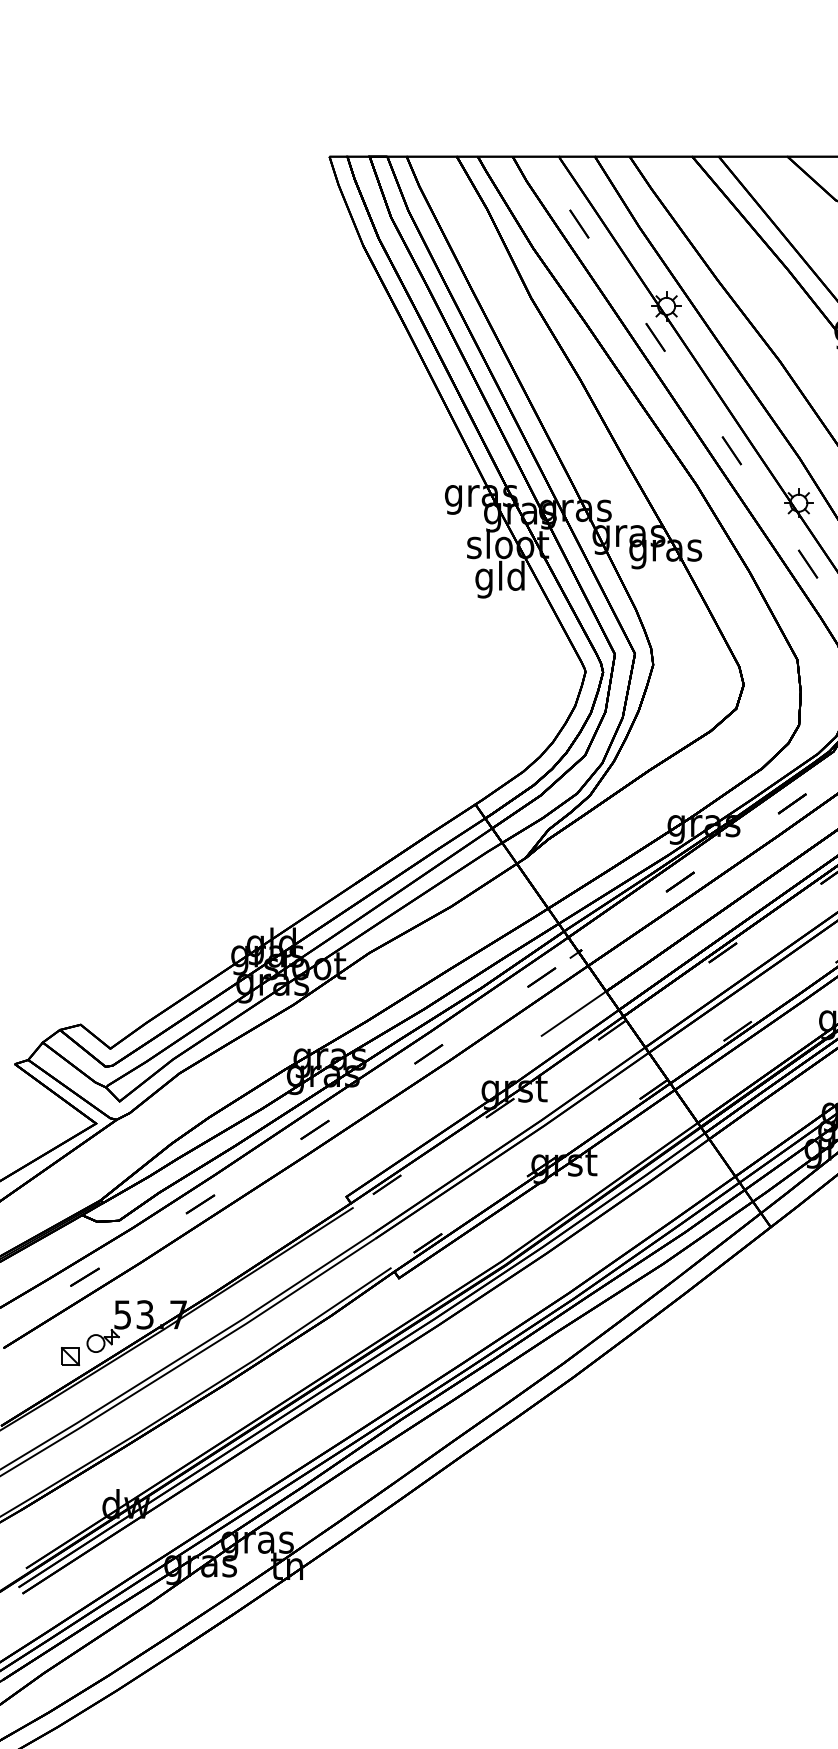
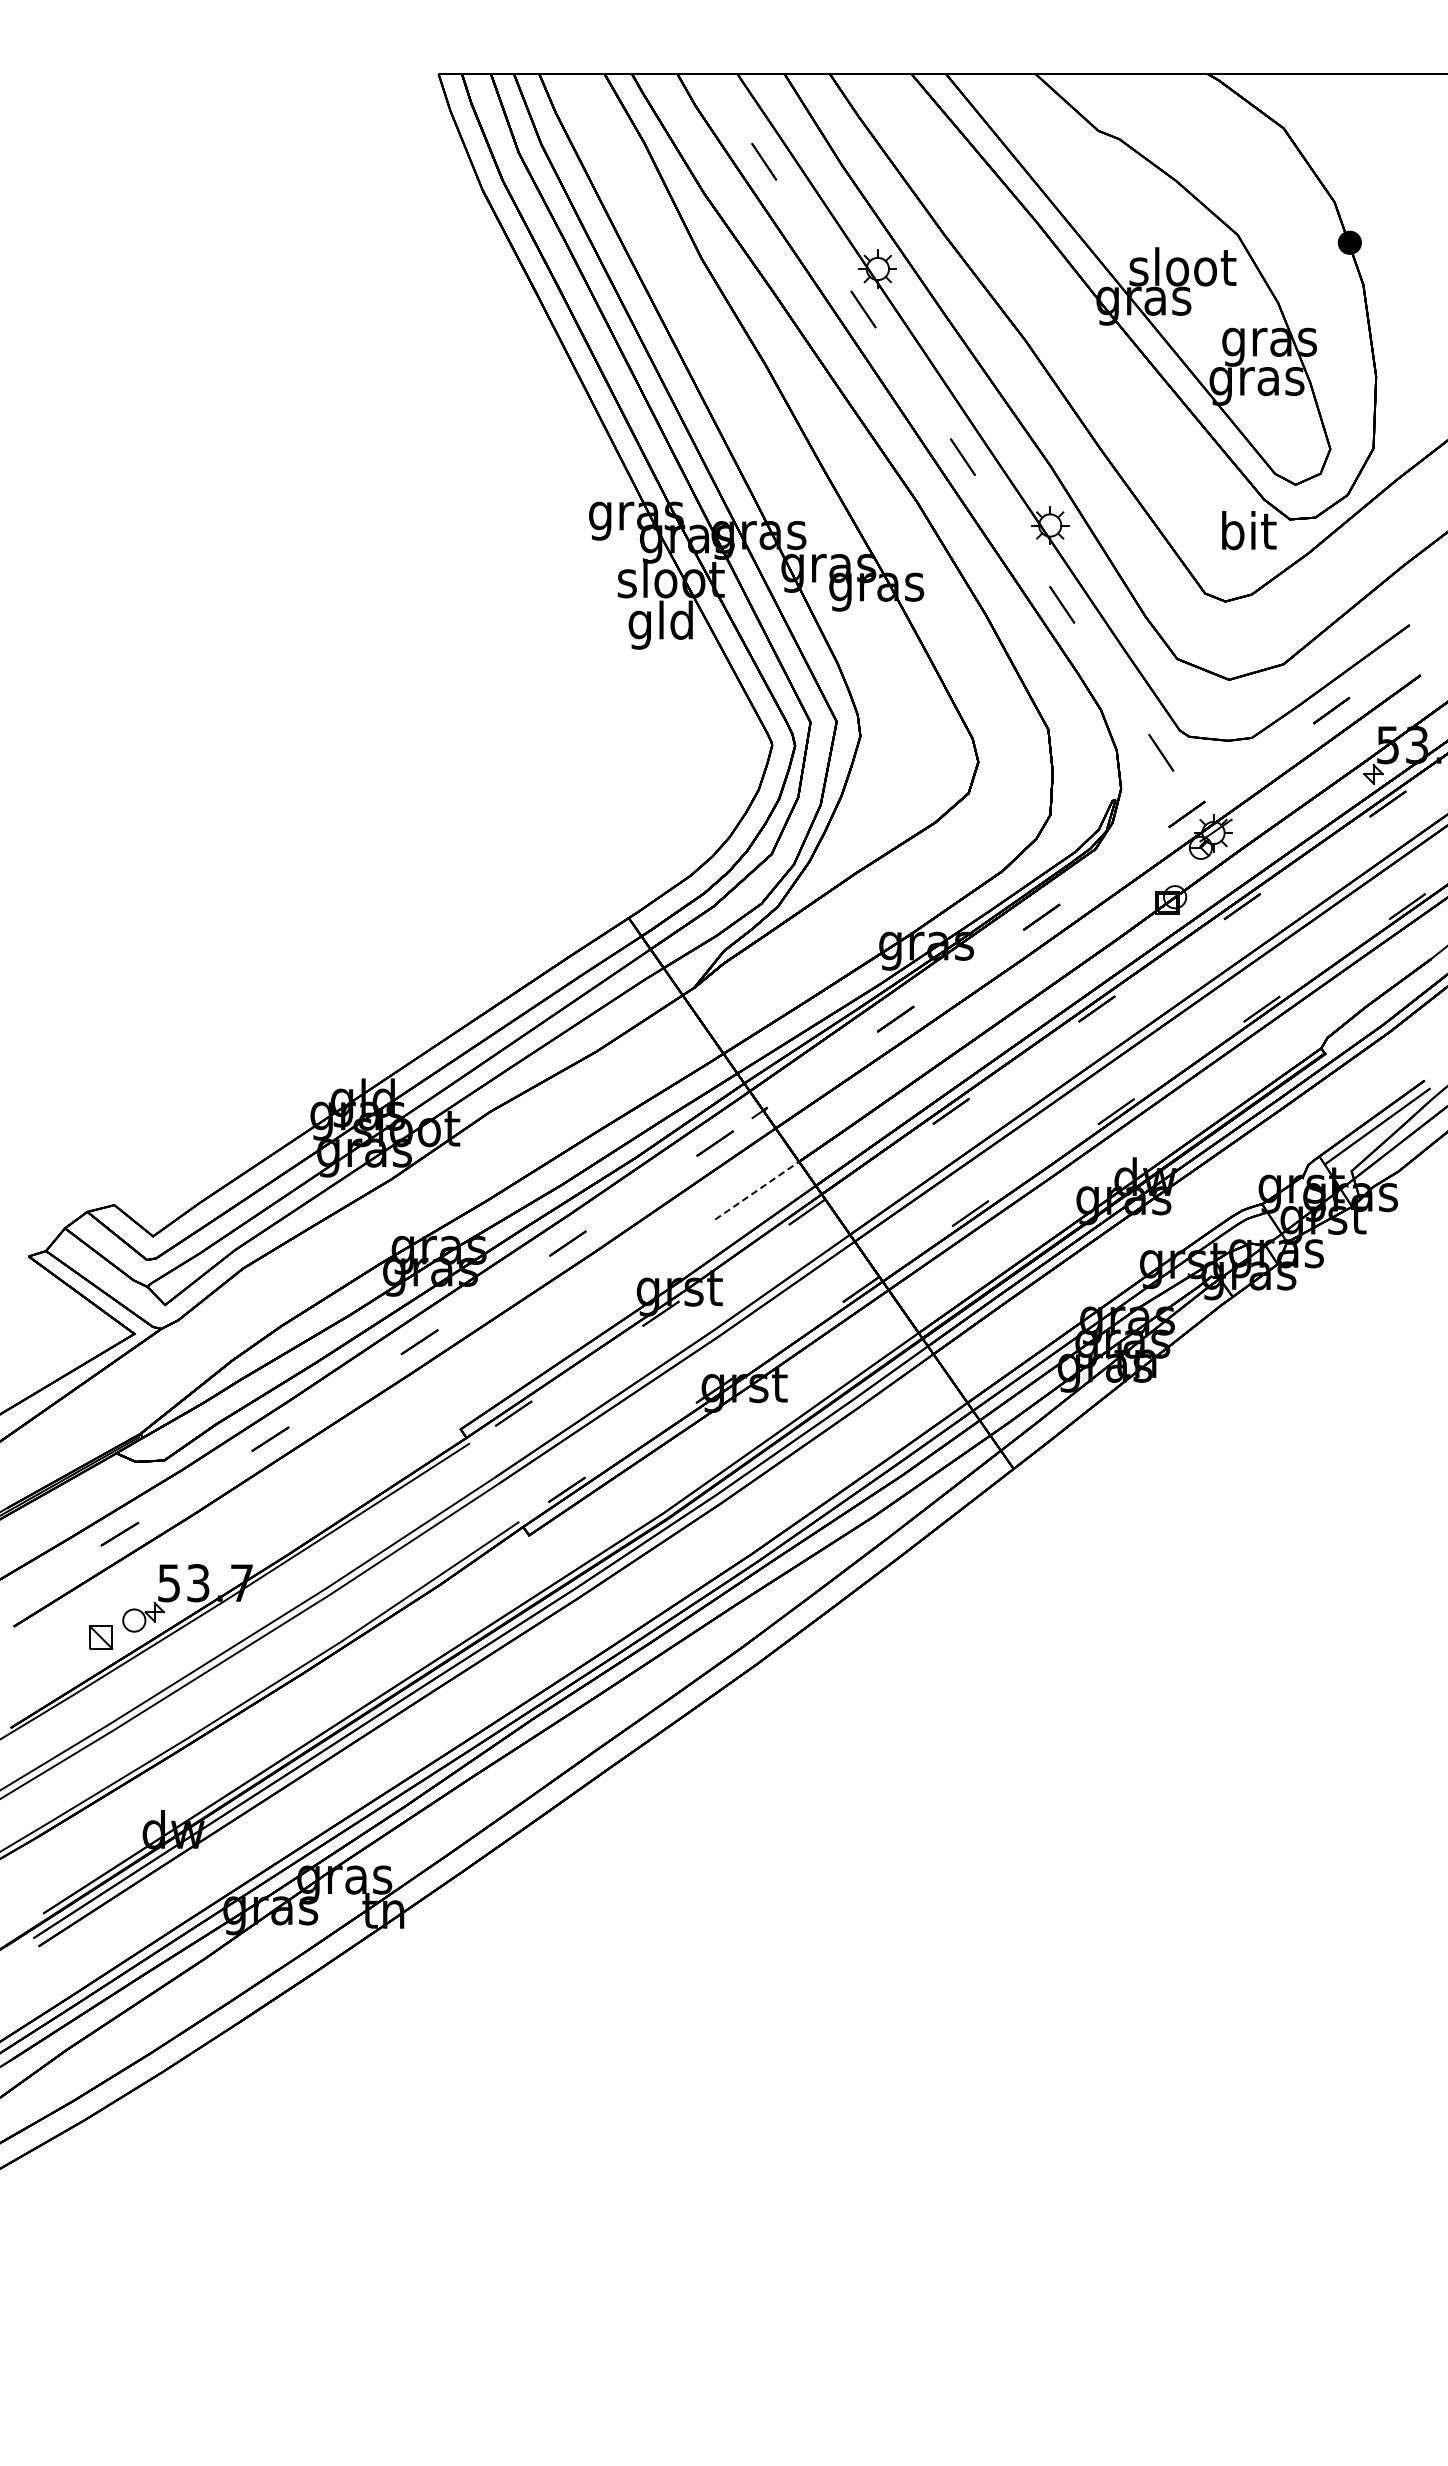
line: (574, 1013) -> (757, 1190), solid -> dashed

